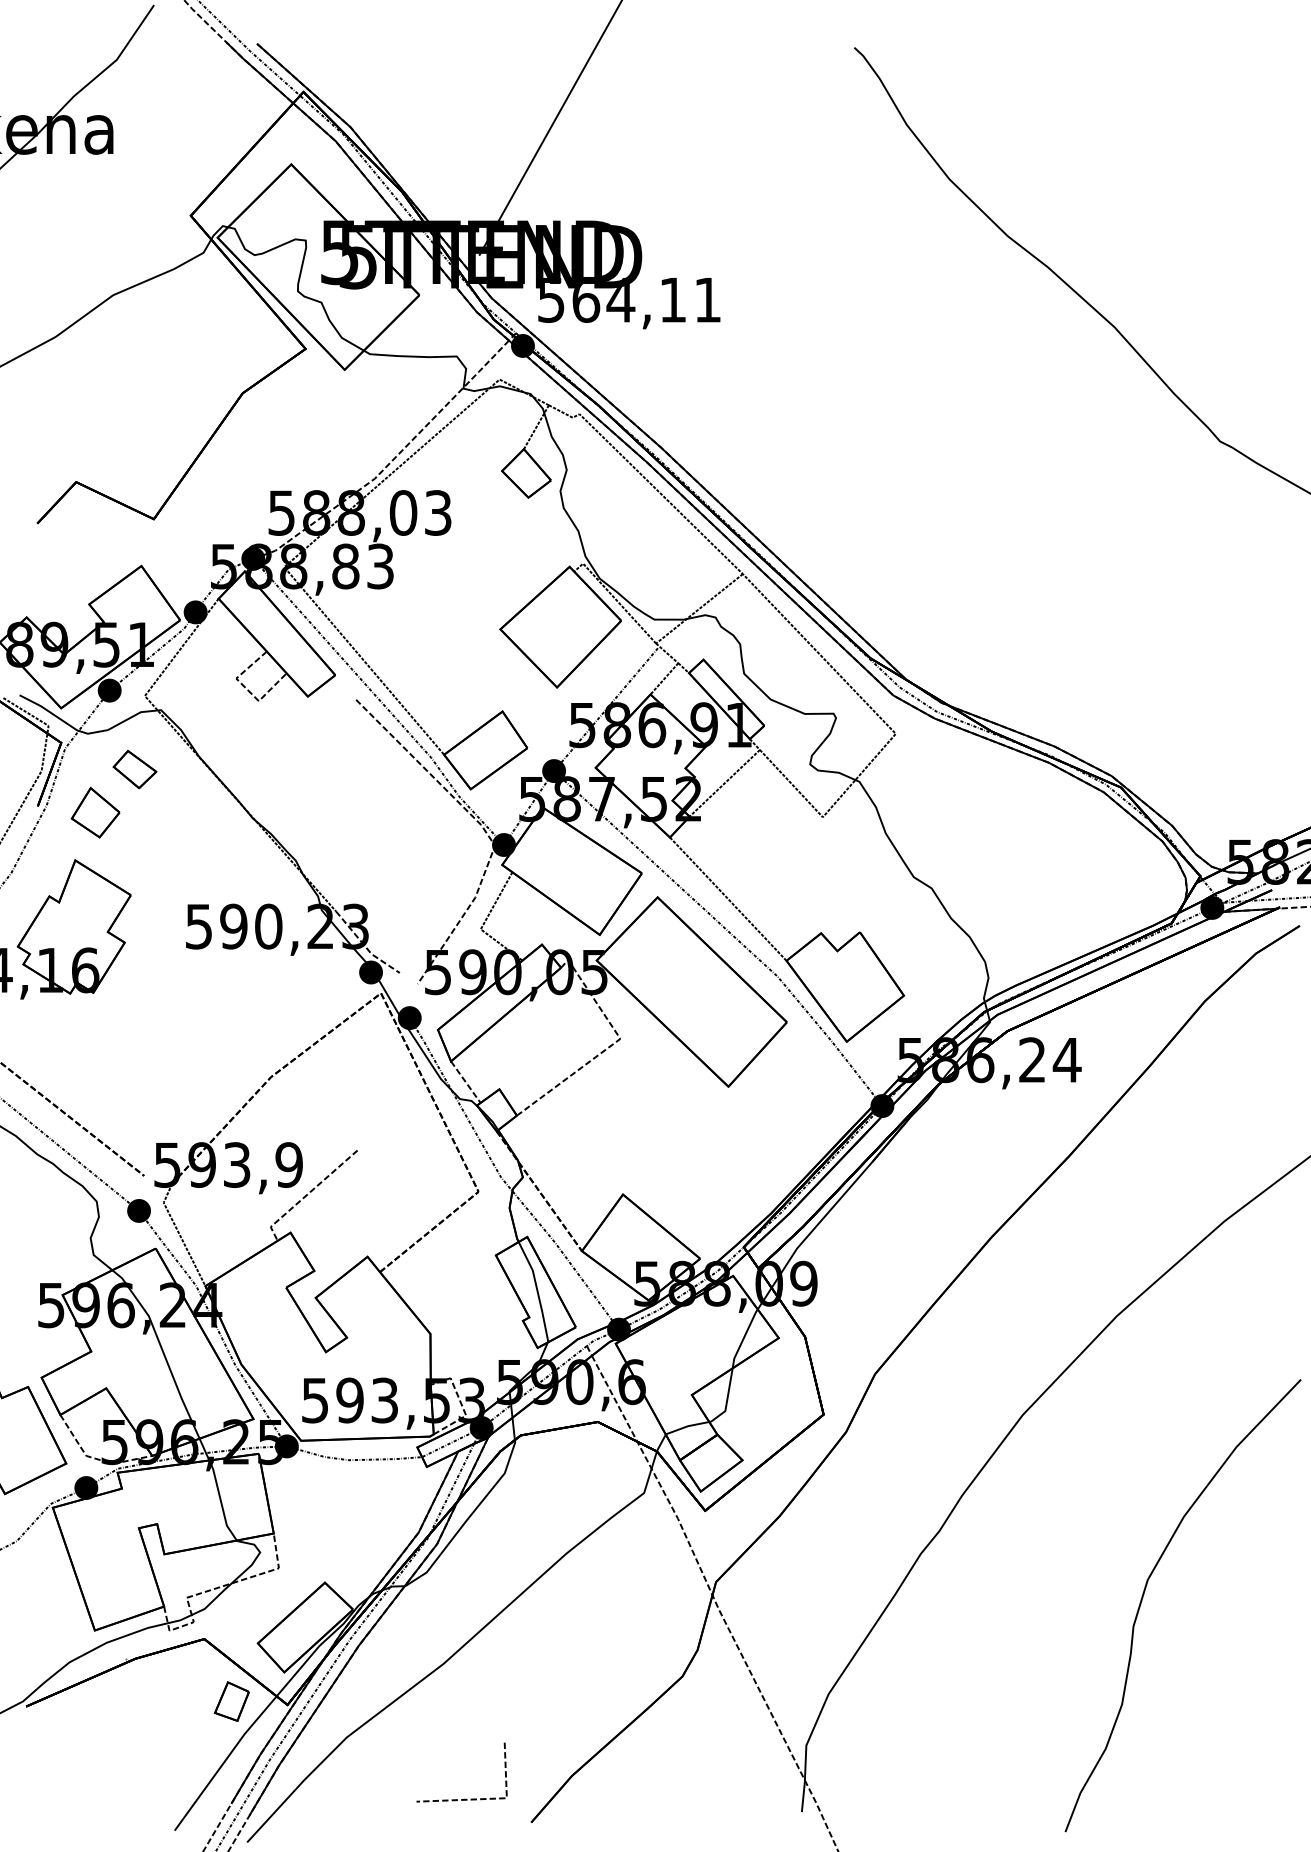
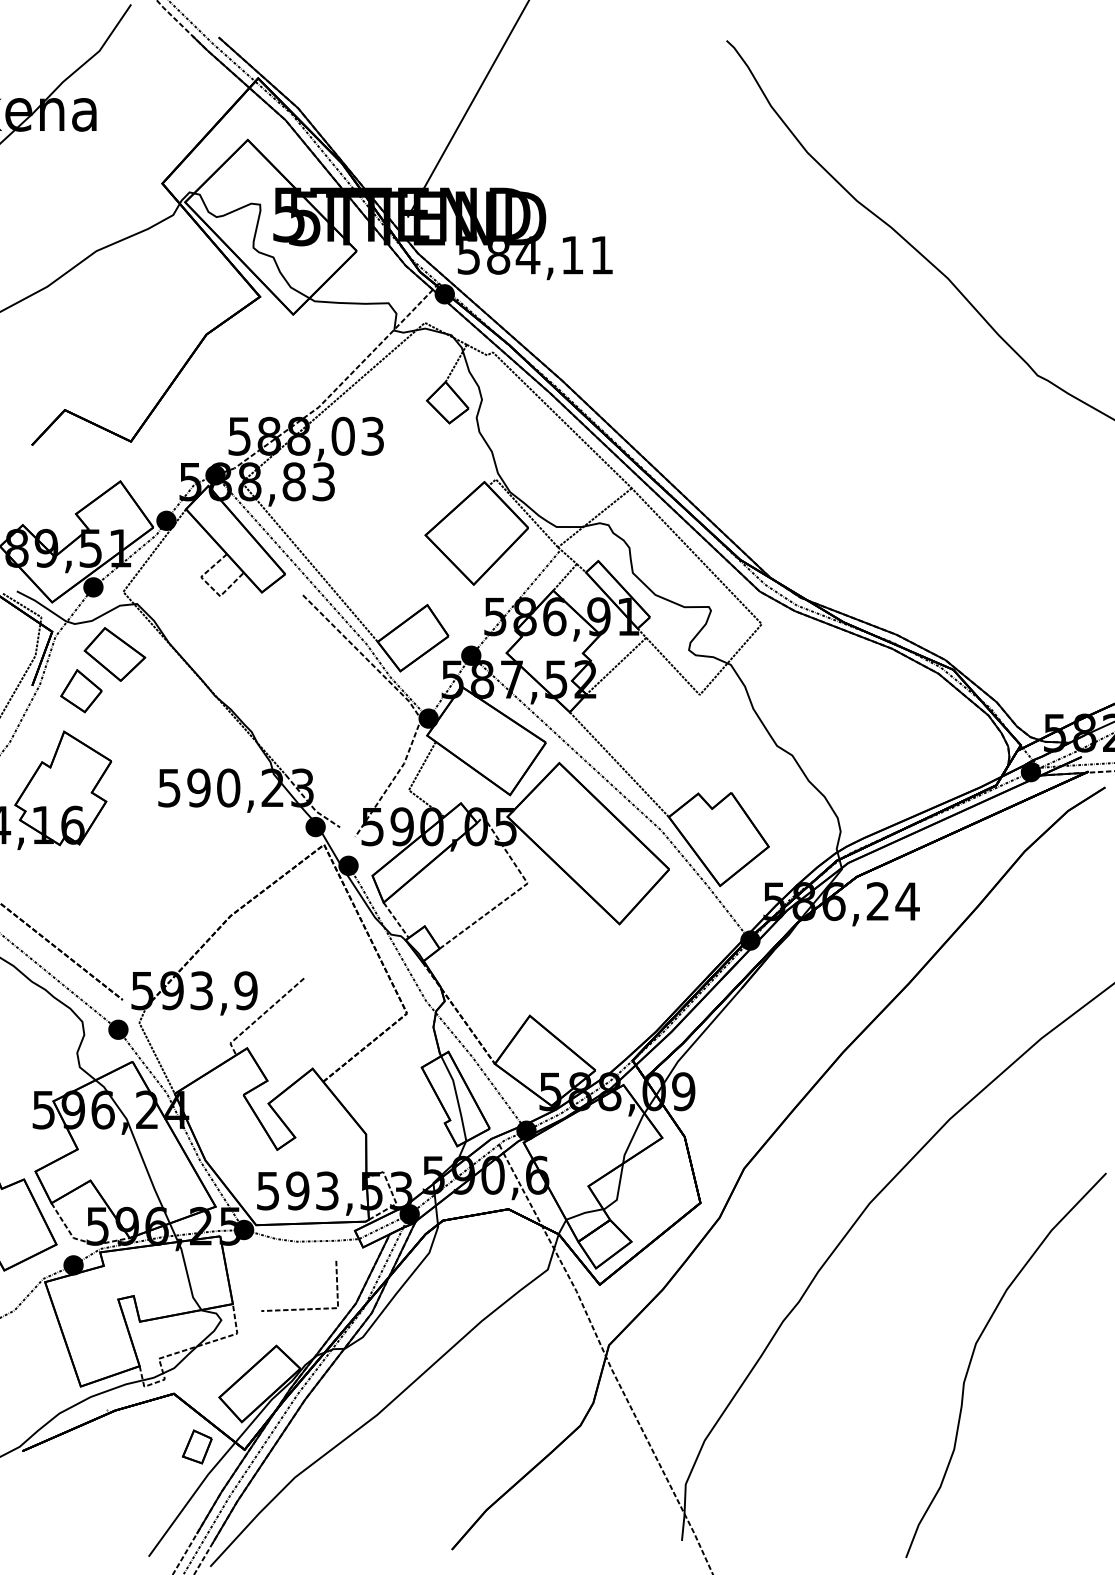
text: (586, 299) -> (498, 254), 564,11 -> 584,11
part: (134, 769) -> (114, 654), size x1.67
line: (461, 1798) -> (299, 1308), moved

